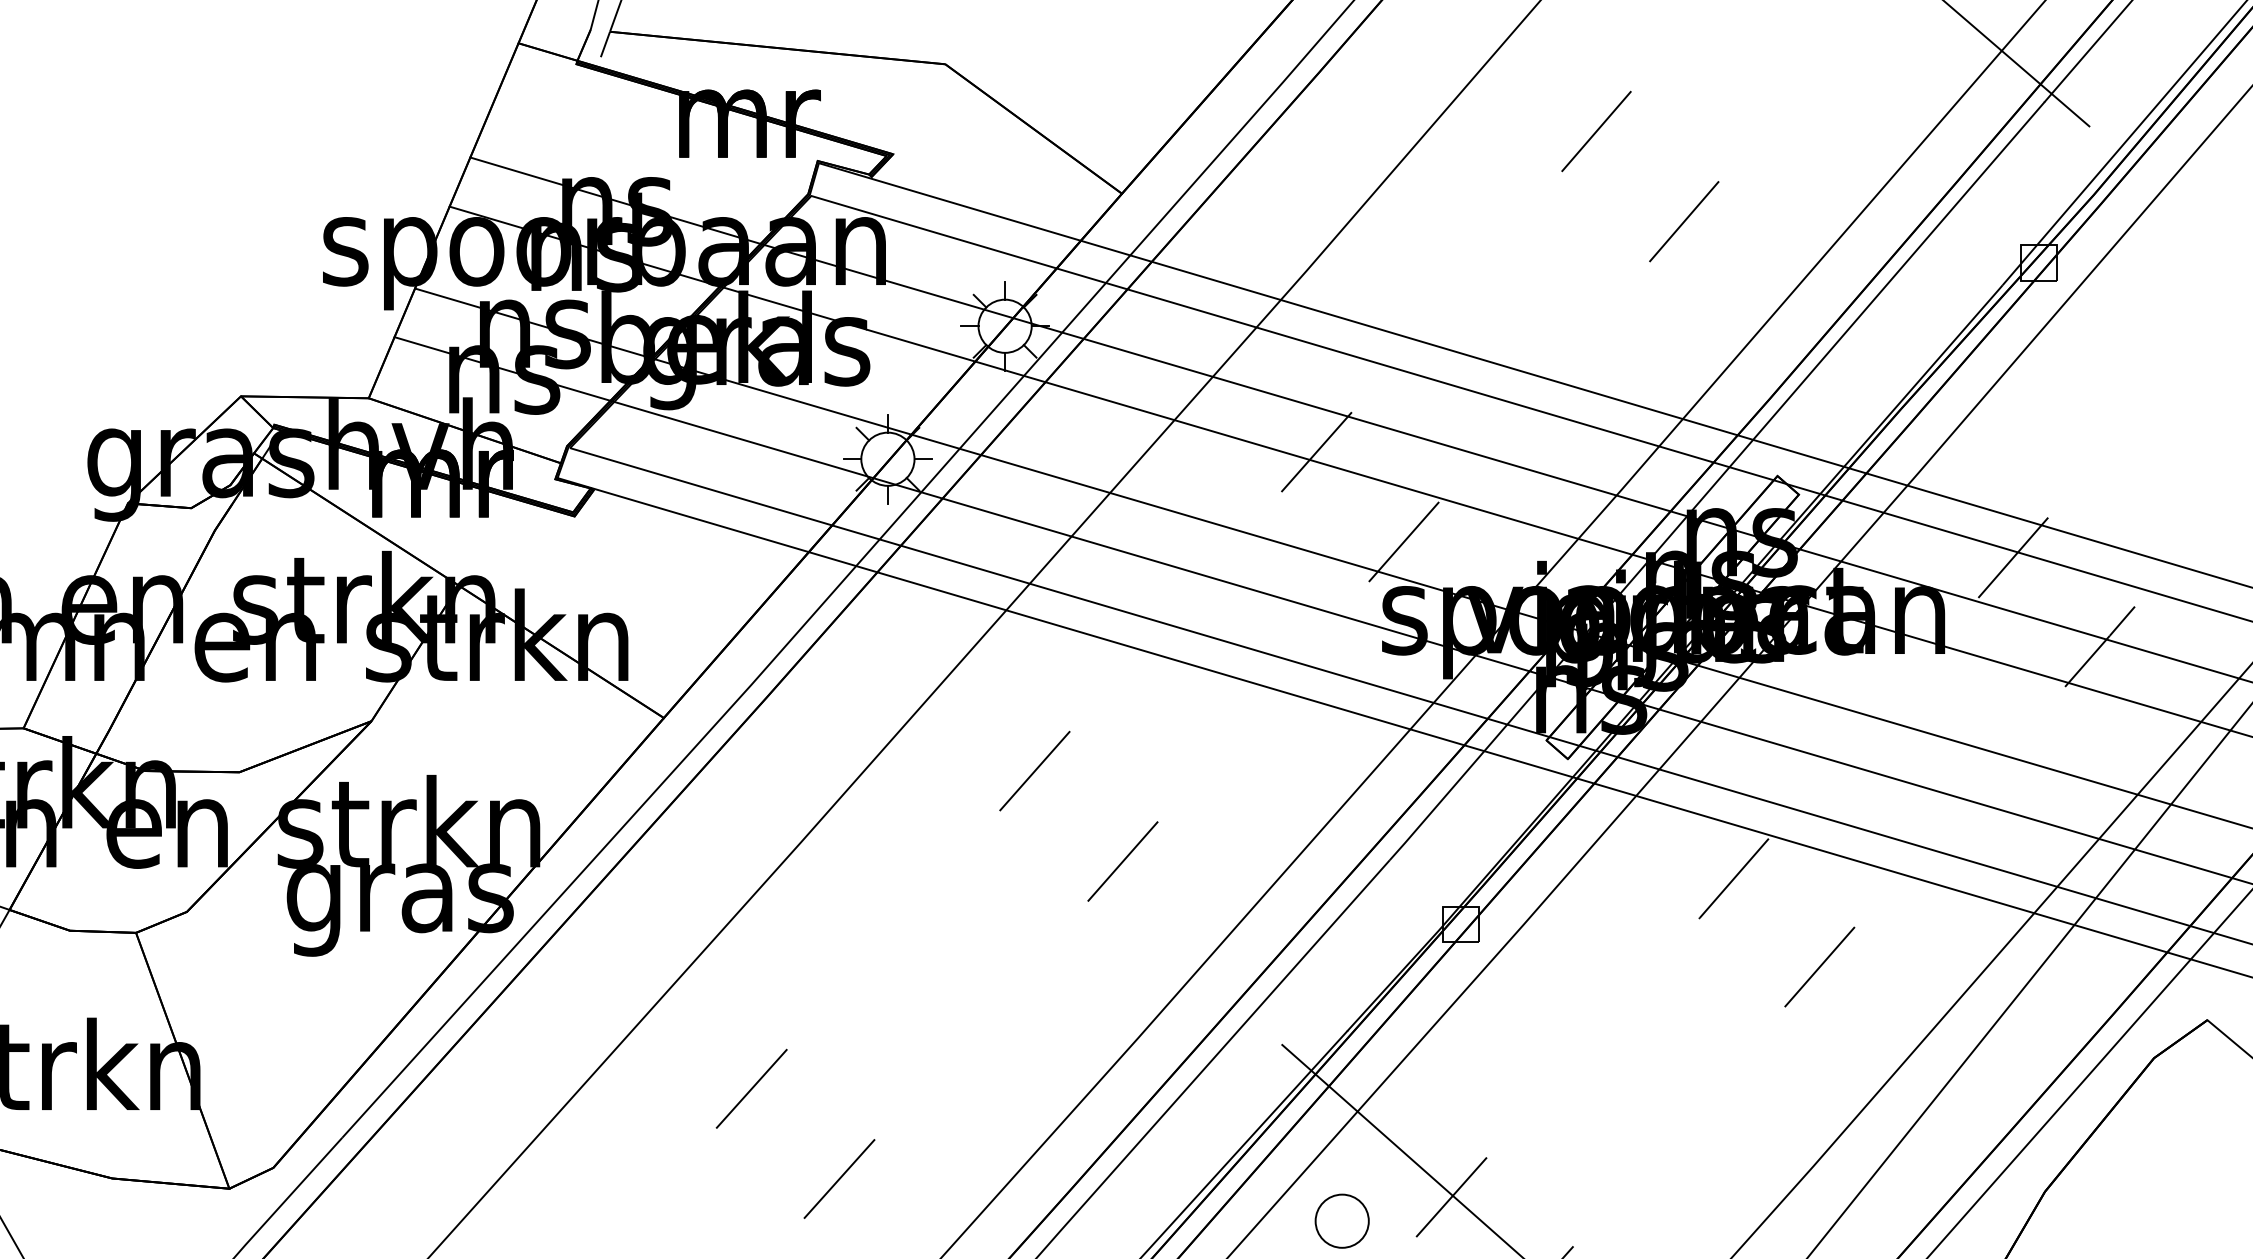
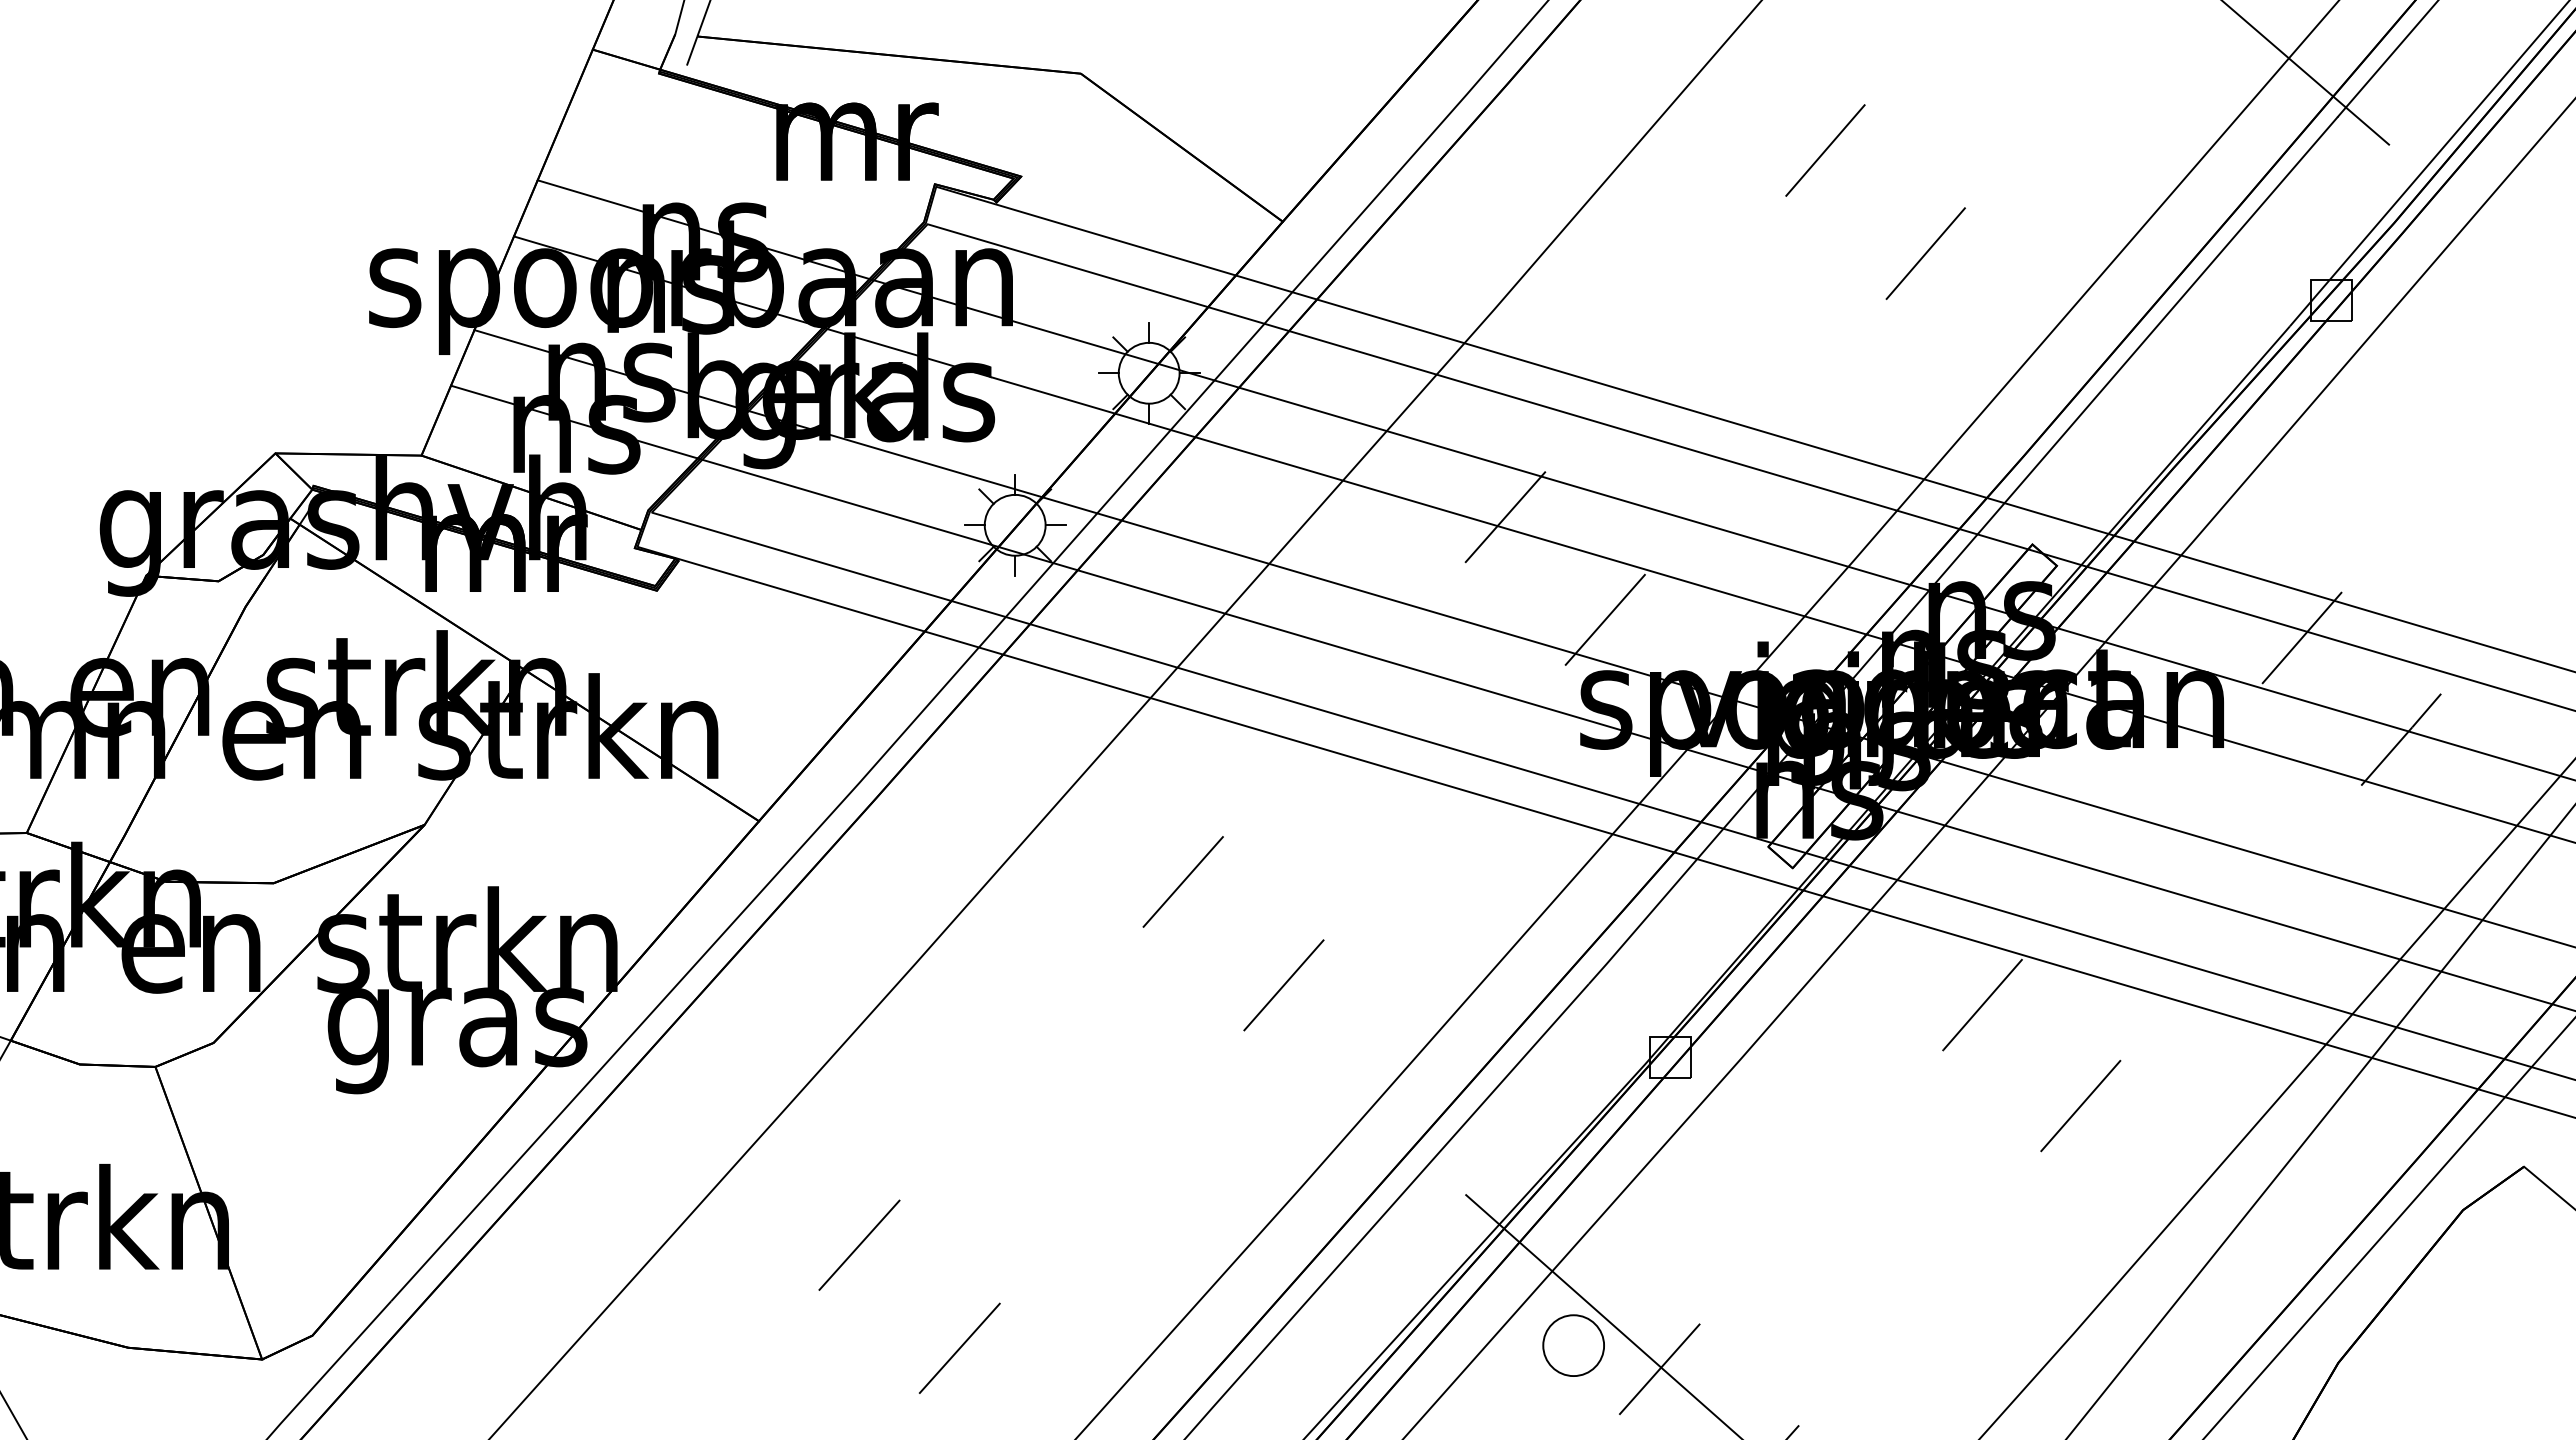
part: (1342, 1221) -> (1573, 1345), moved

